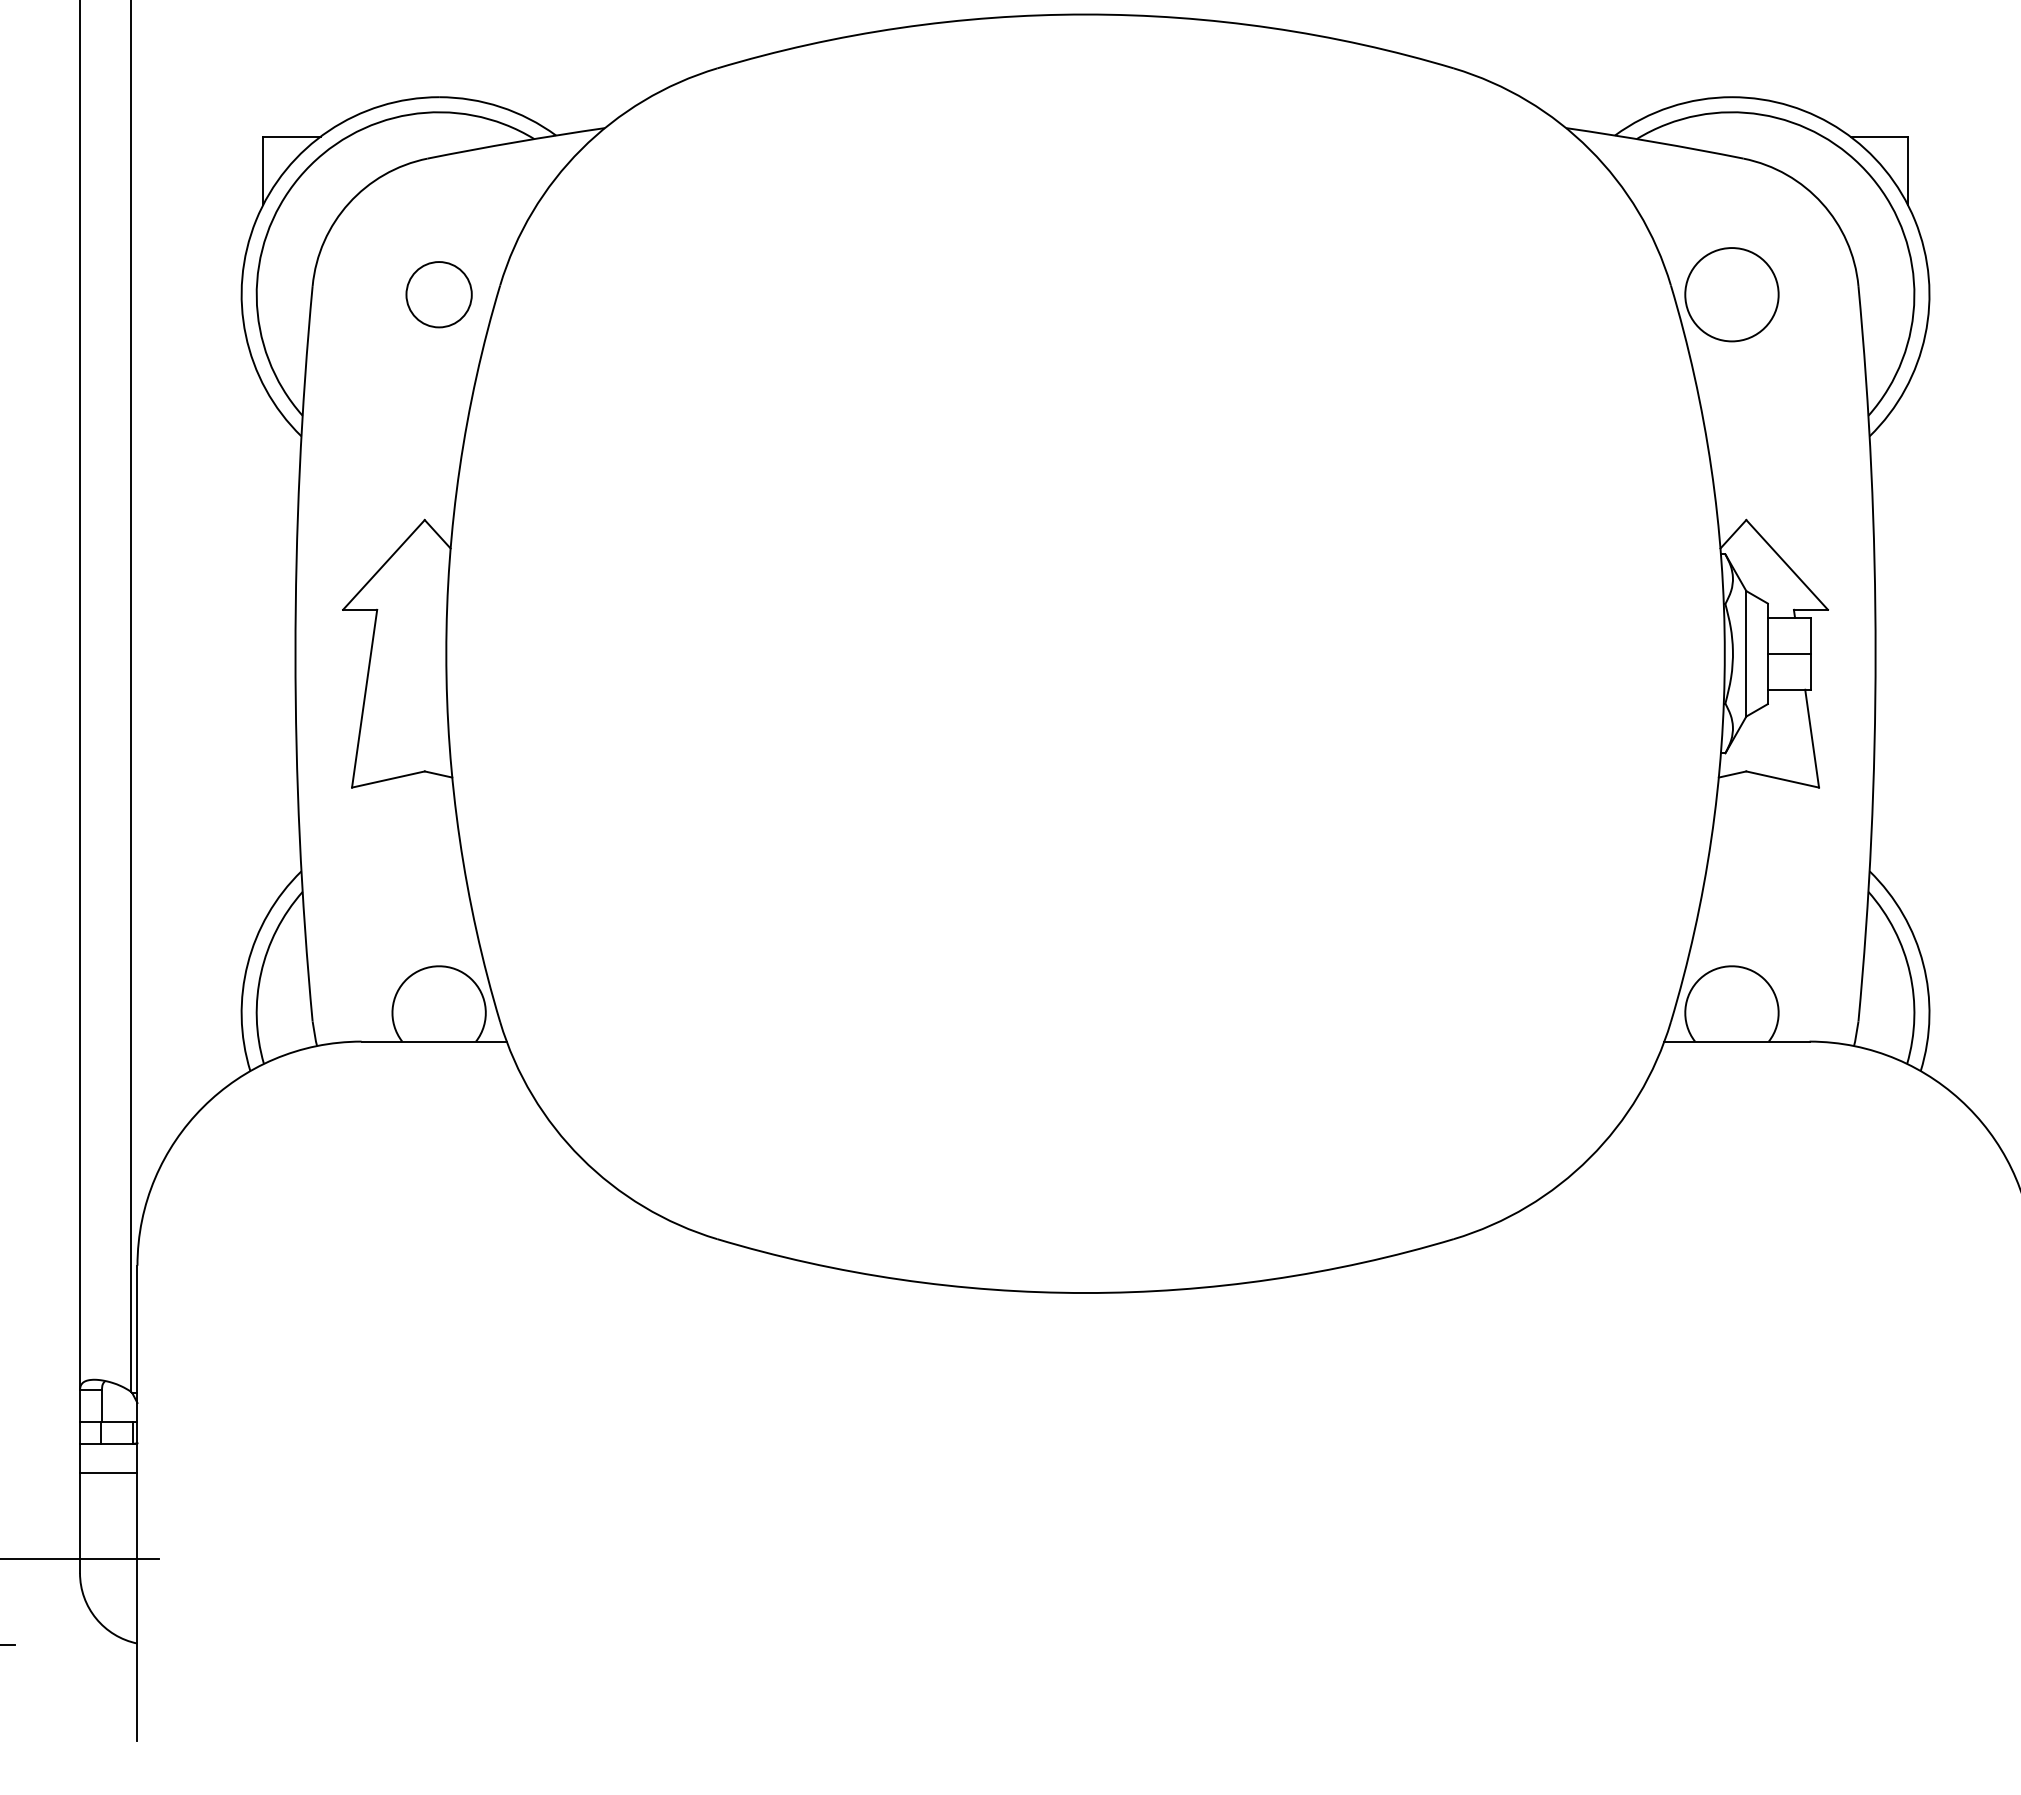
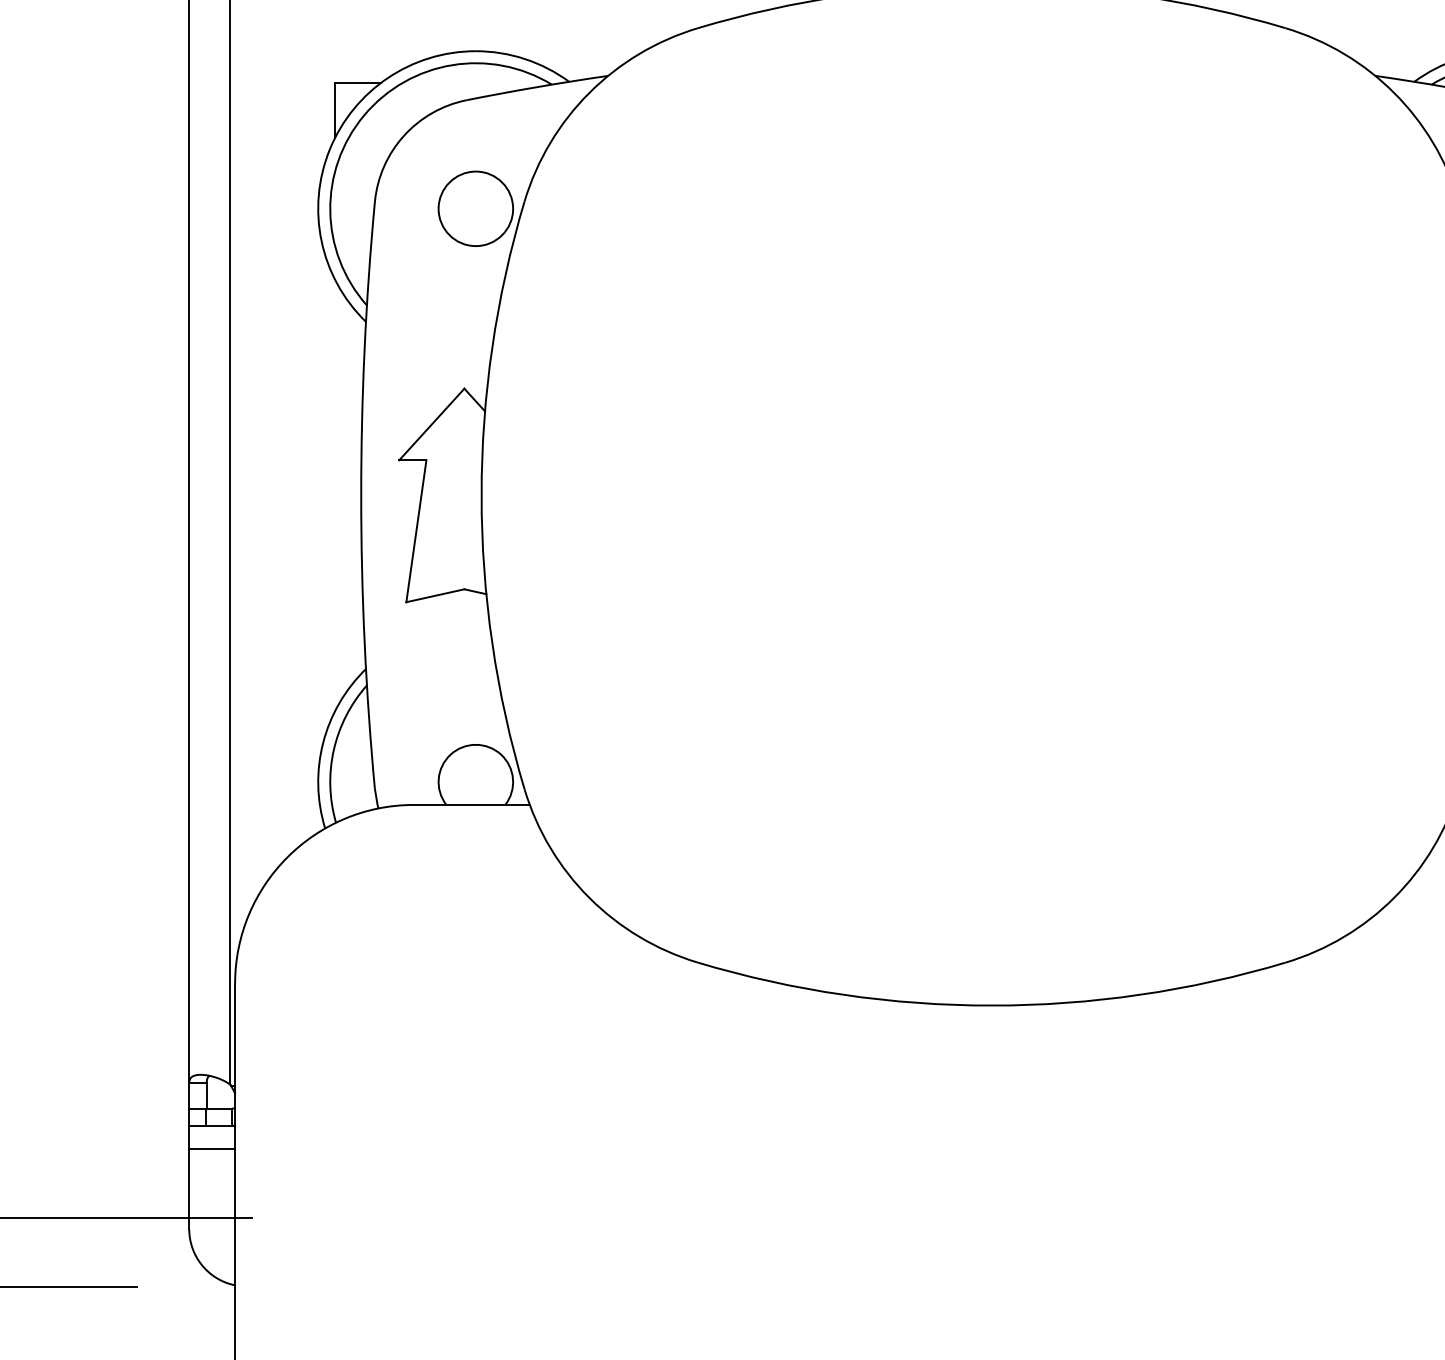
circle: (438, 294) -> (475, 208), size x1.43

